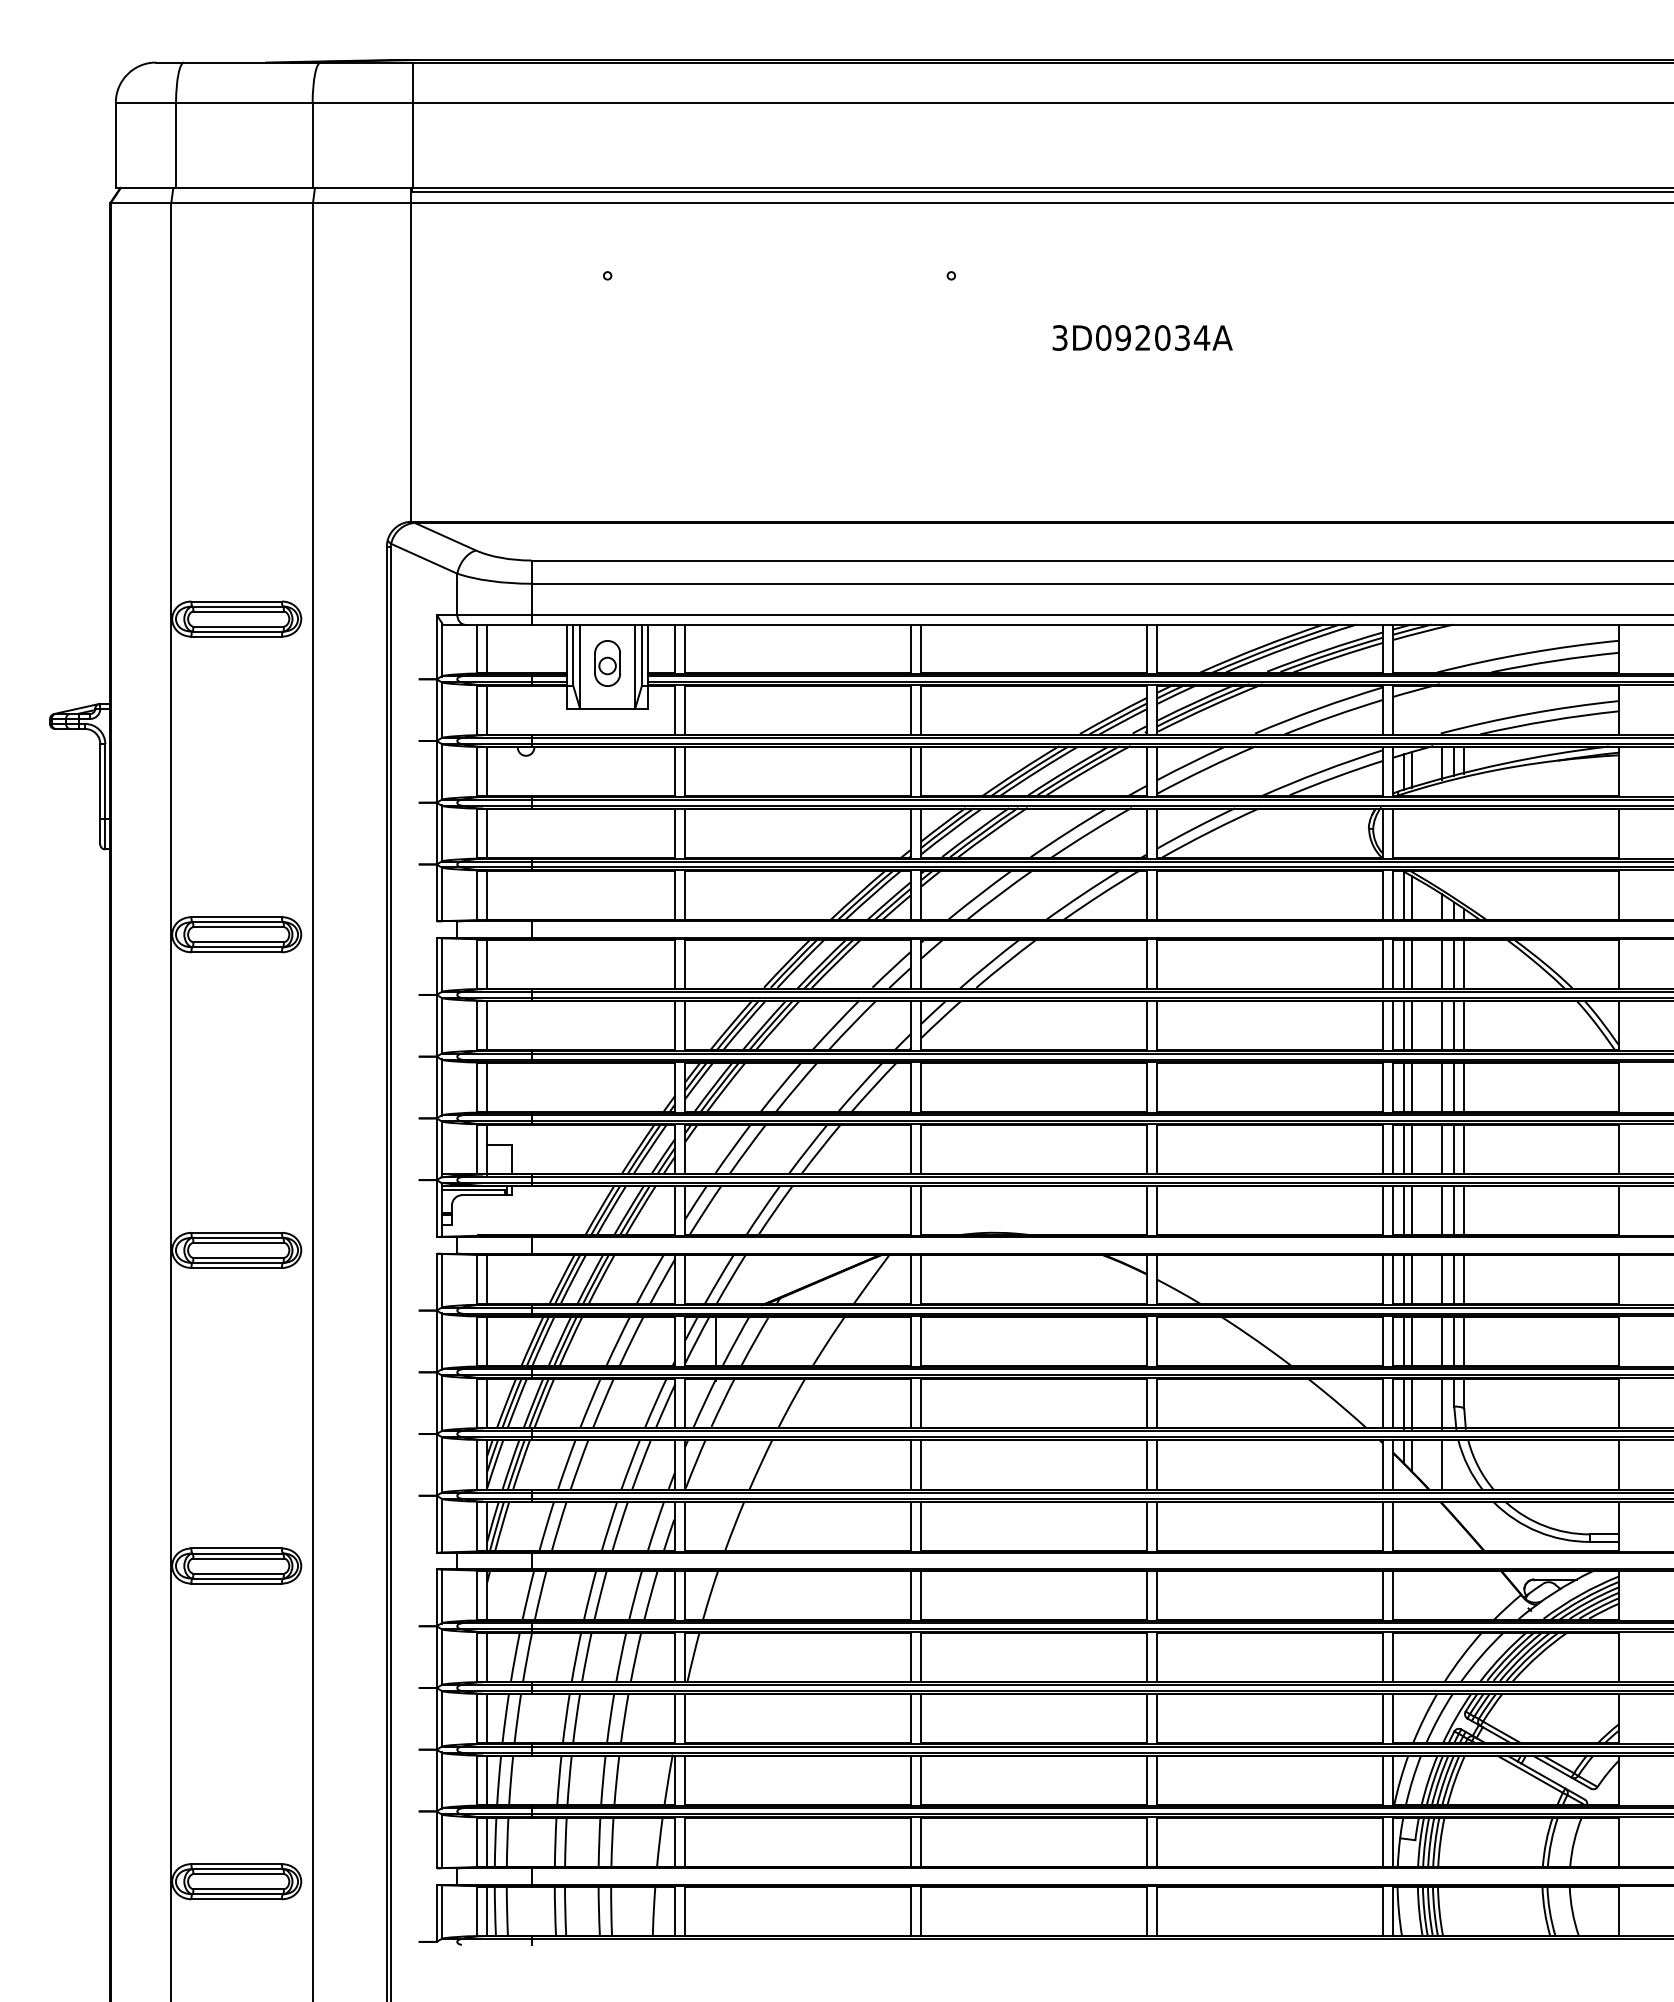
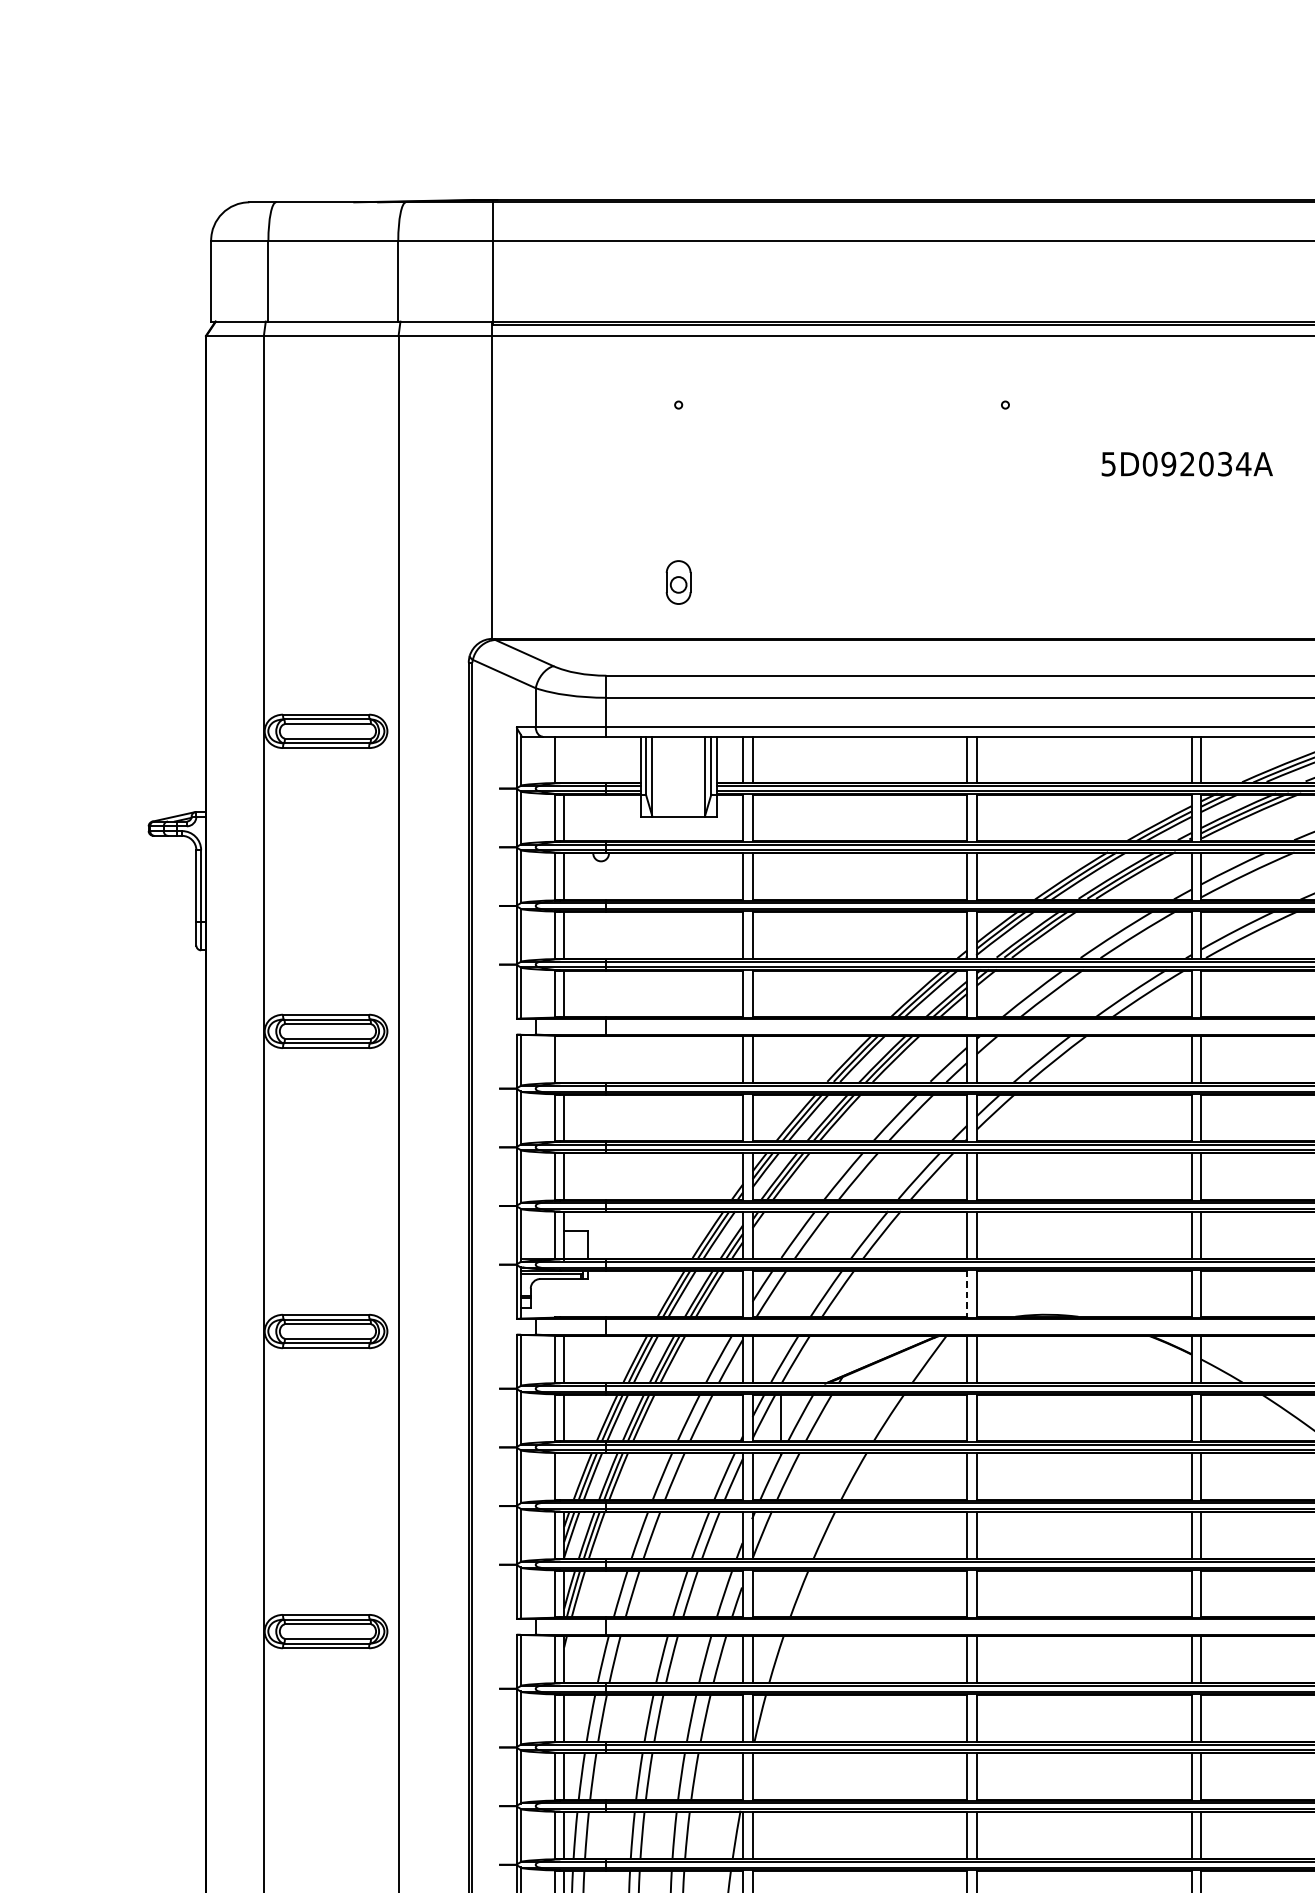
text: (1060, 337) -> (1109, 463), 3D092034A -> 5D092034A
line: (487, 648) -> (564, 759), removed
part: (607, 663) -> (678, 582), moved
line: (487, 963) -> (564, 1058), removed
line: (911, 1211) -> (967, 1294), solid -> dashed
line: (487, 1402) -> (564, 1476), removed

